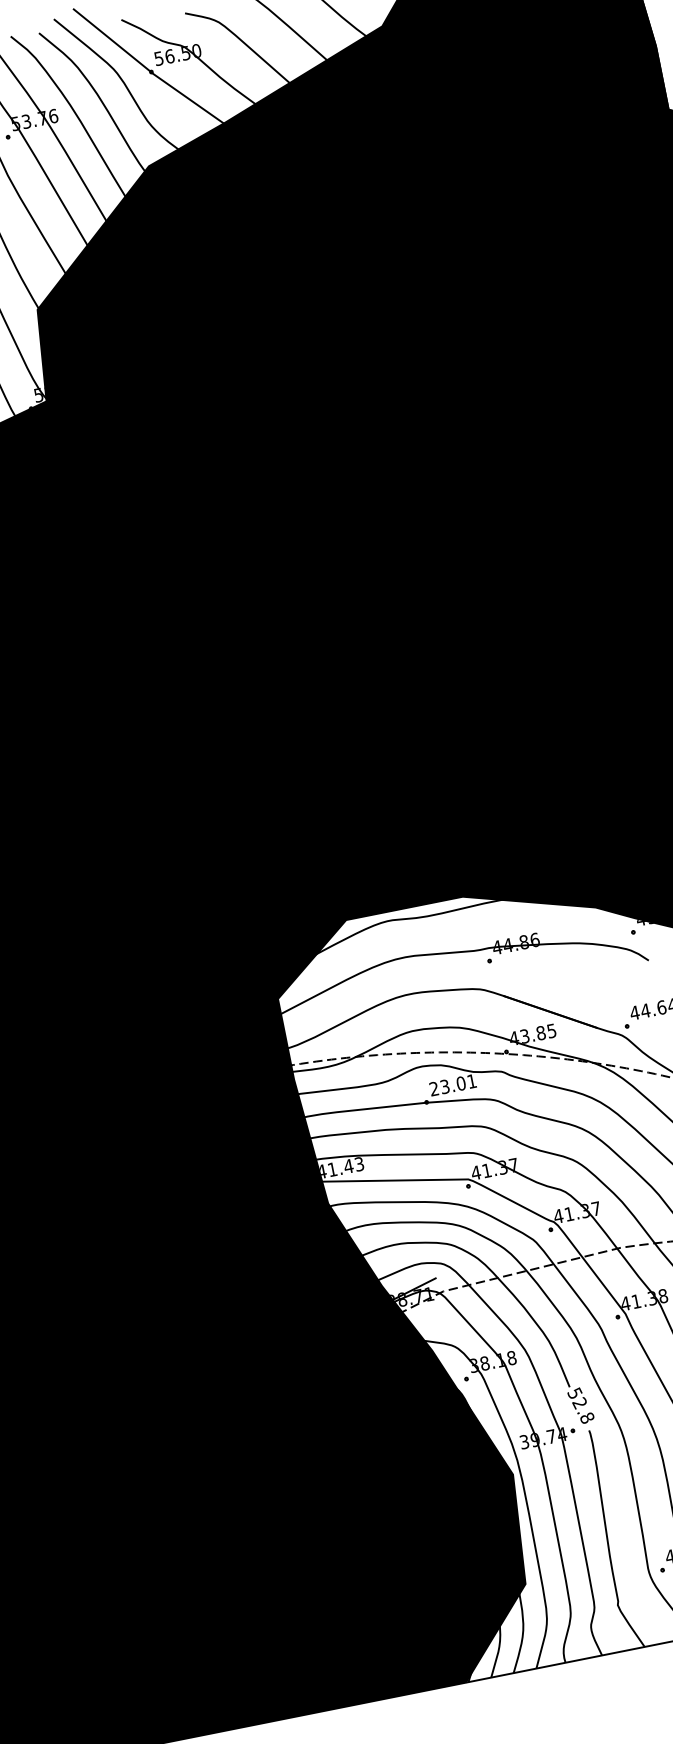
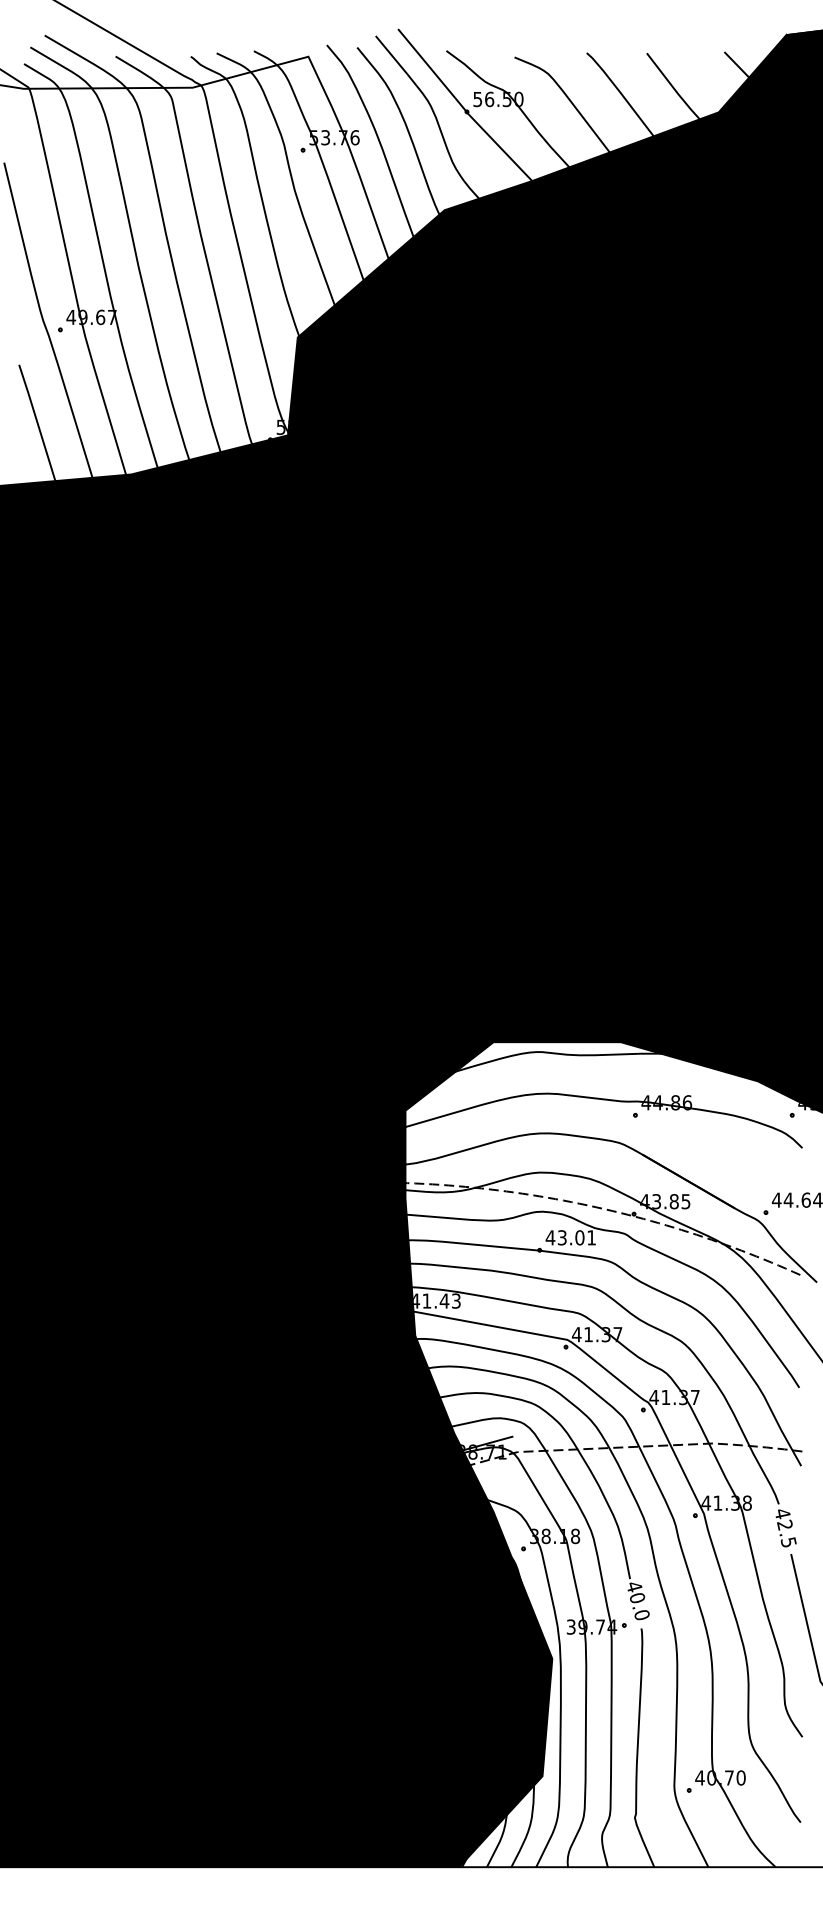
text: (434, 1088) -> (550, 1237), 23.01 -> 43.01
text: (580, 1405) -> (637, 1600), 52.8 -> 40.0

